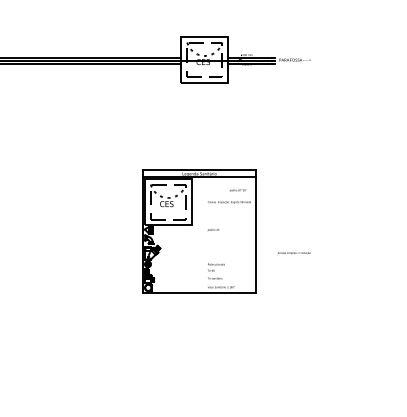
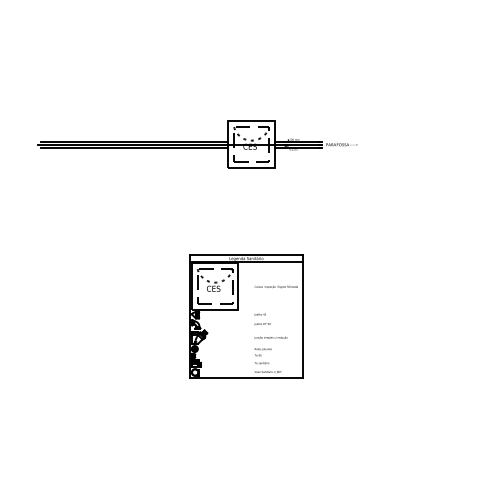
text: (237, 190) -> (262, 324), moved
text: (293, 252) -> (270, 337), moved

